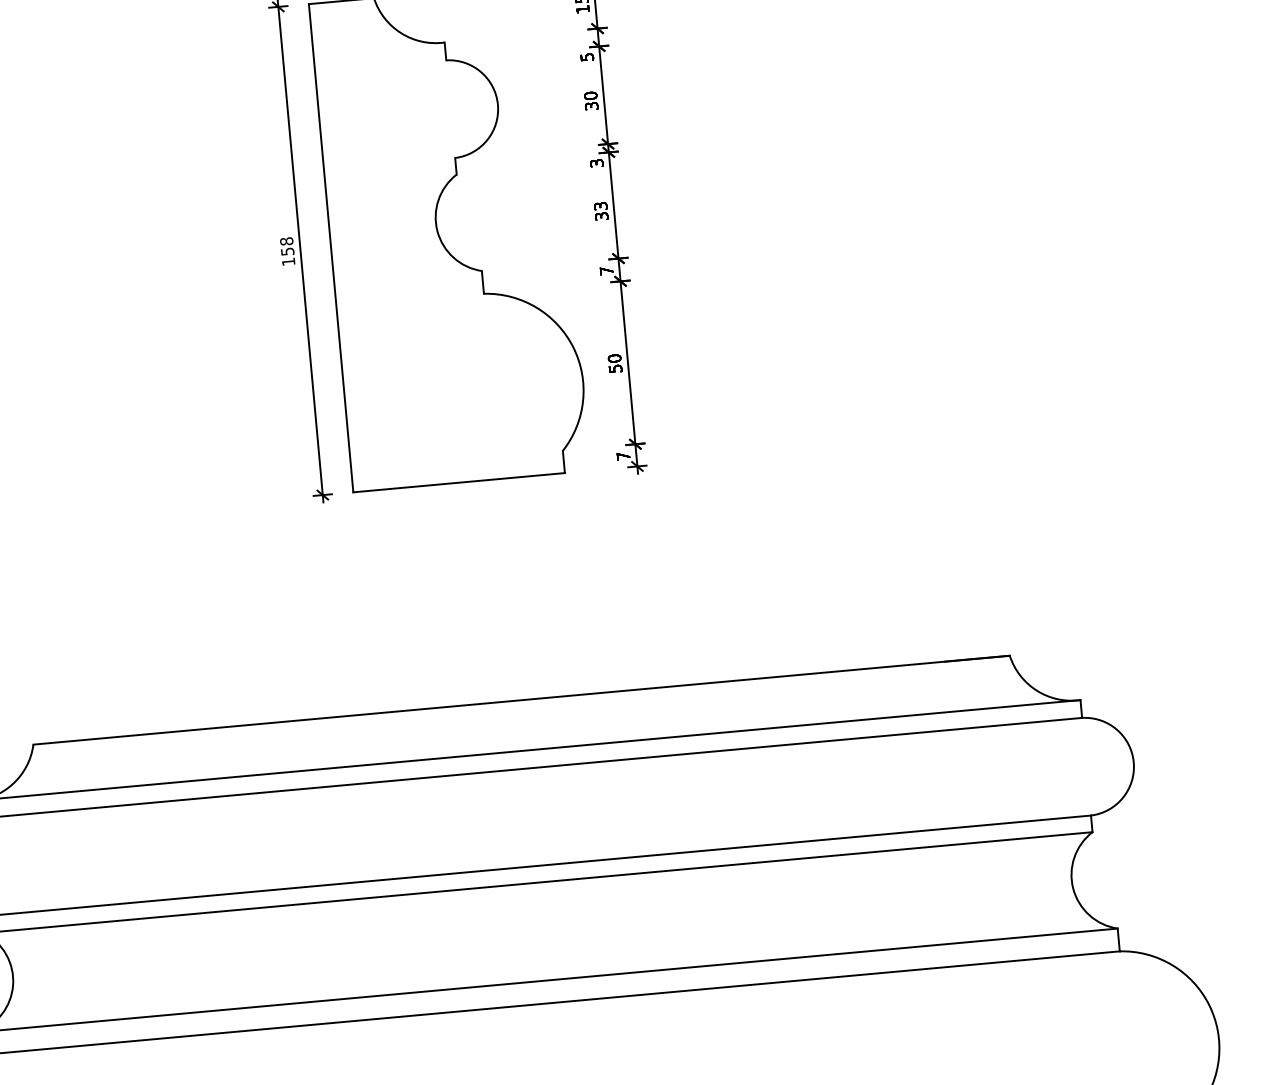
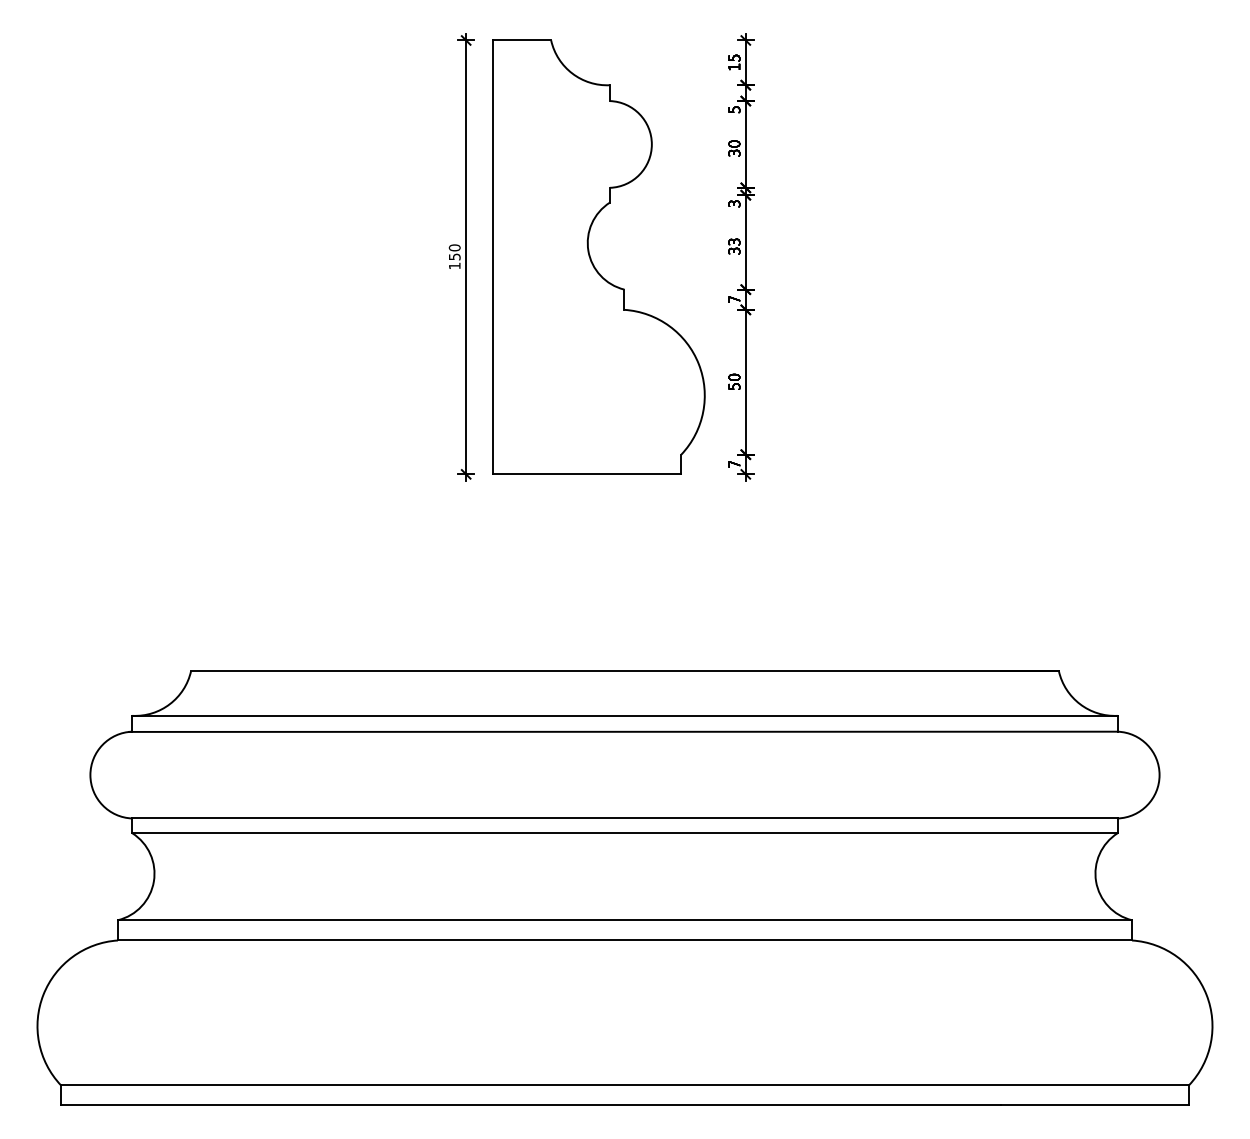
text: (286, 241) -> (454, 247), 158 -> 150

